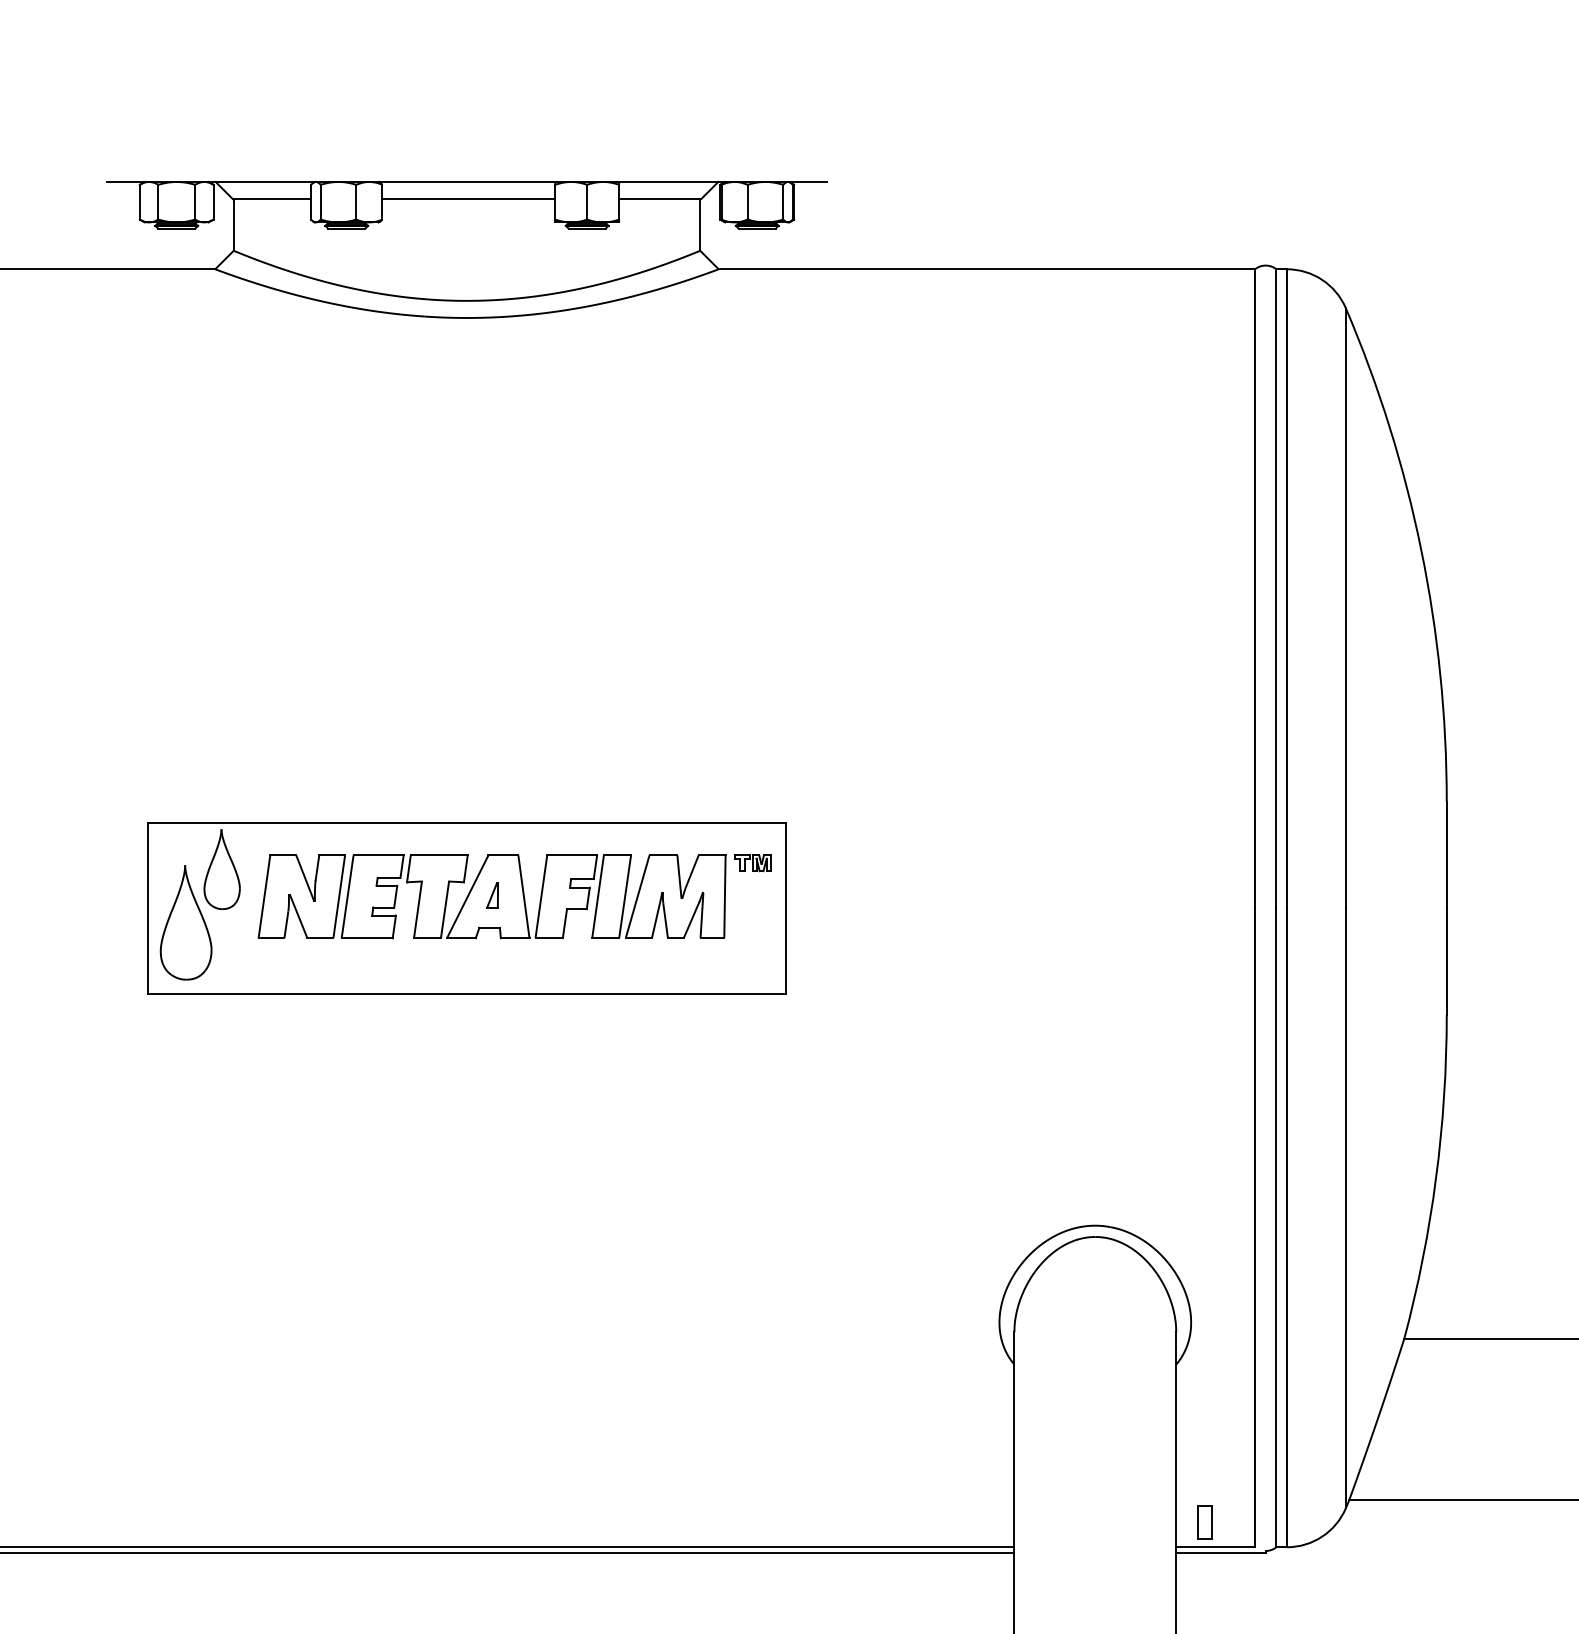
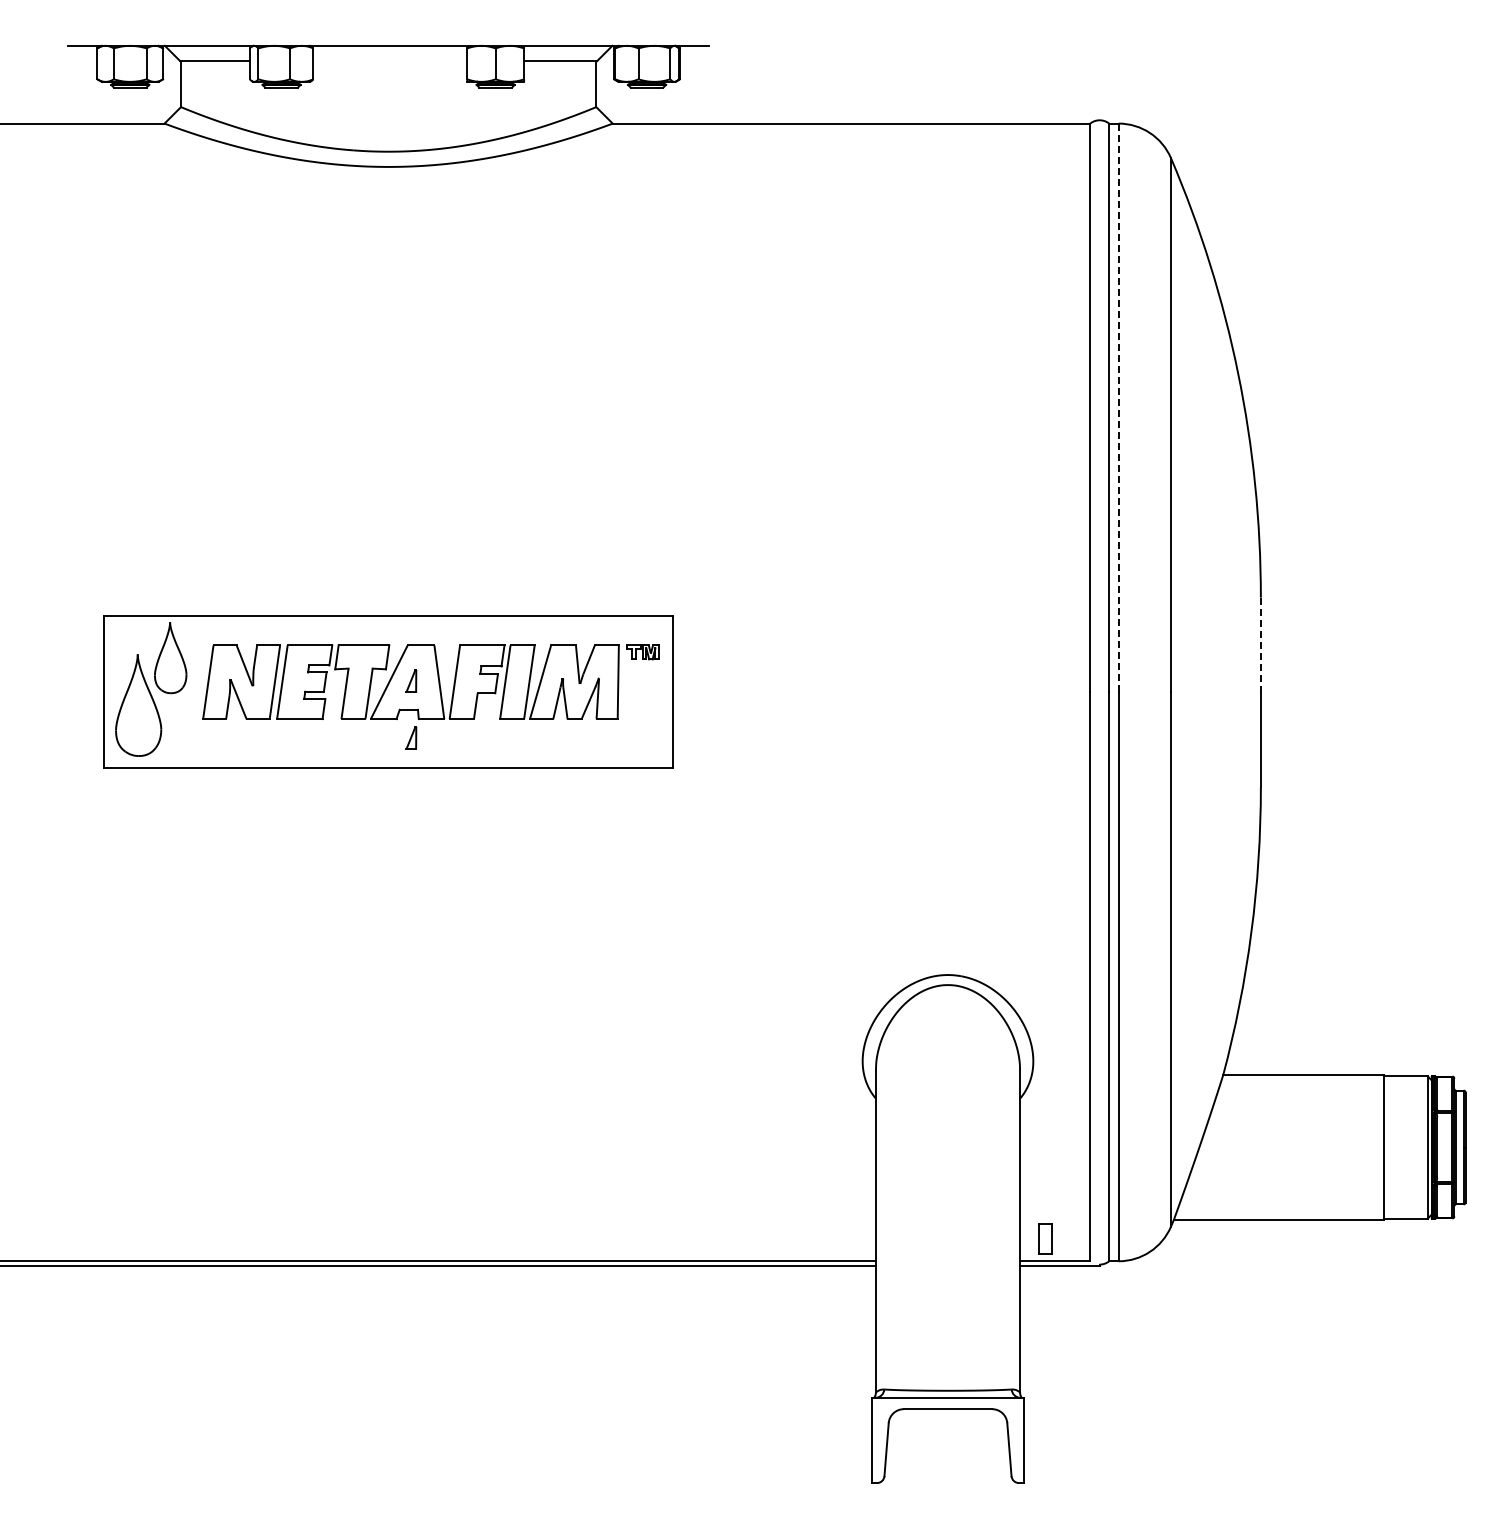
line: (469, 199) -> (390, 61), removed
line: (1286, 589) -> (1118, 408), solid -> dashed
line: (1446, 855) -> (1260, 645), solid -> dashed
part: (492, 958) -> (411, 737), added

